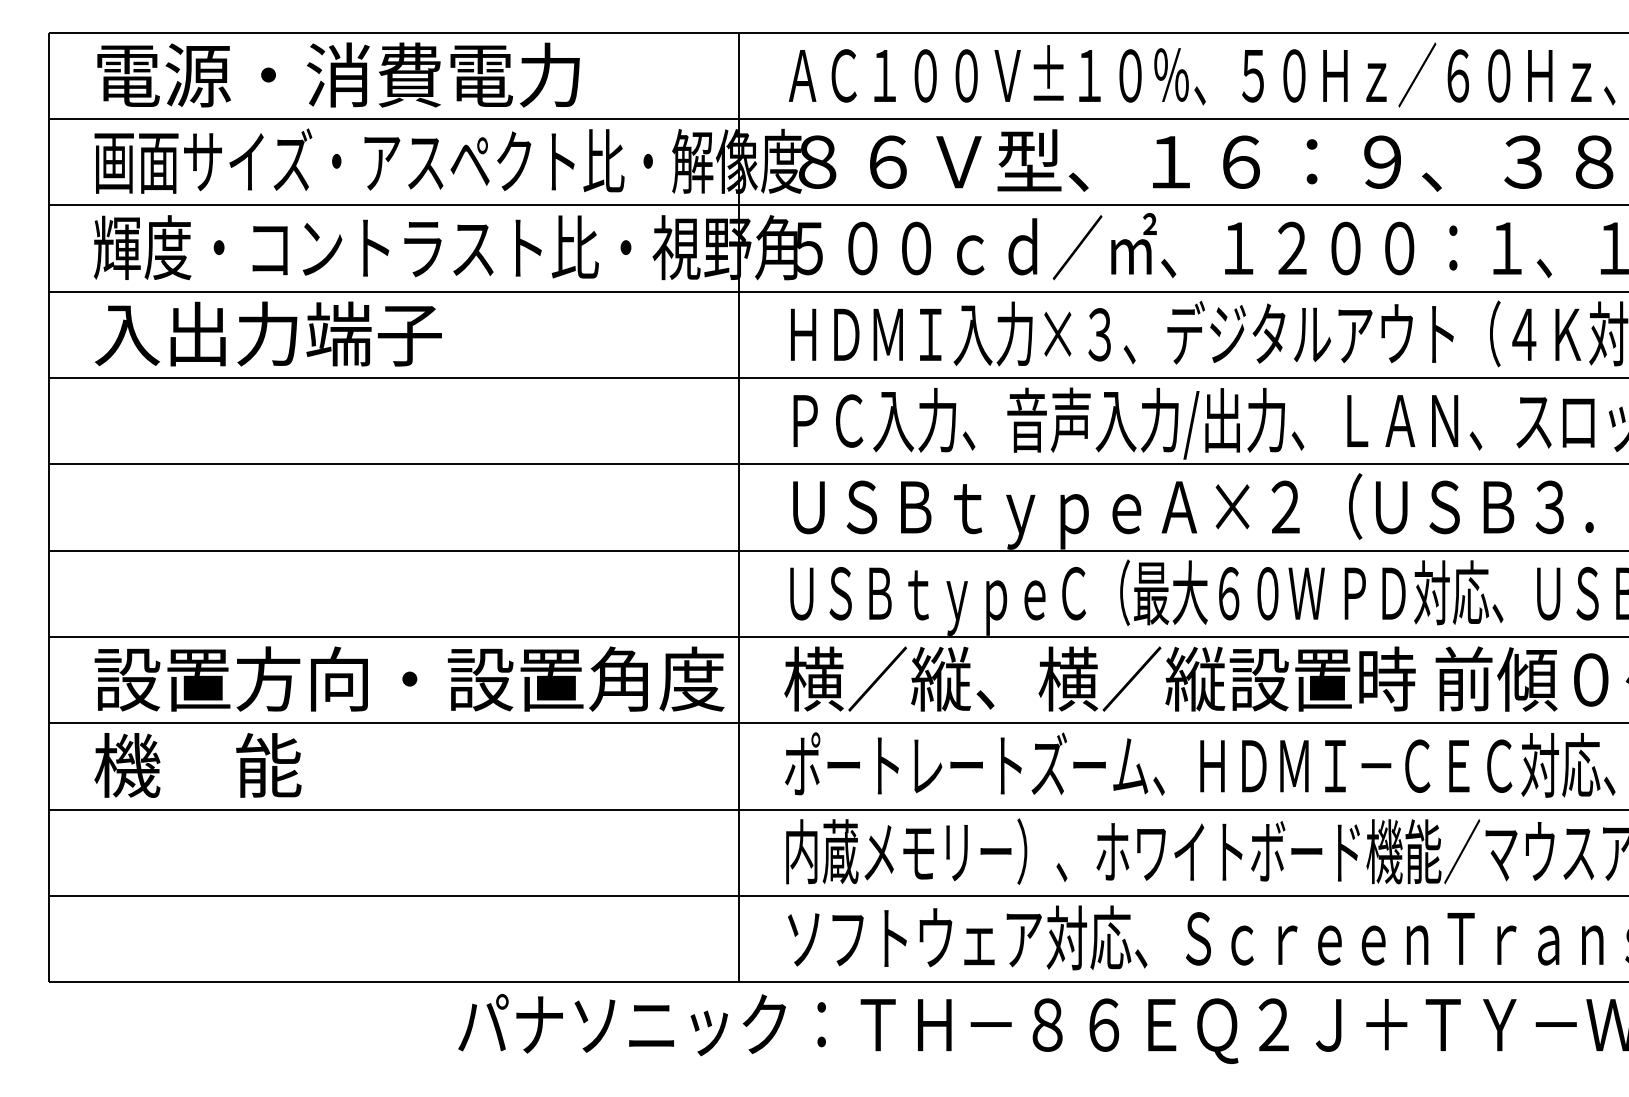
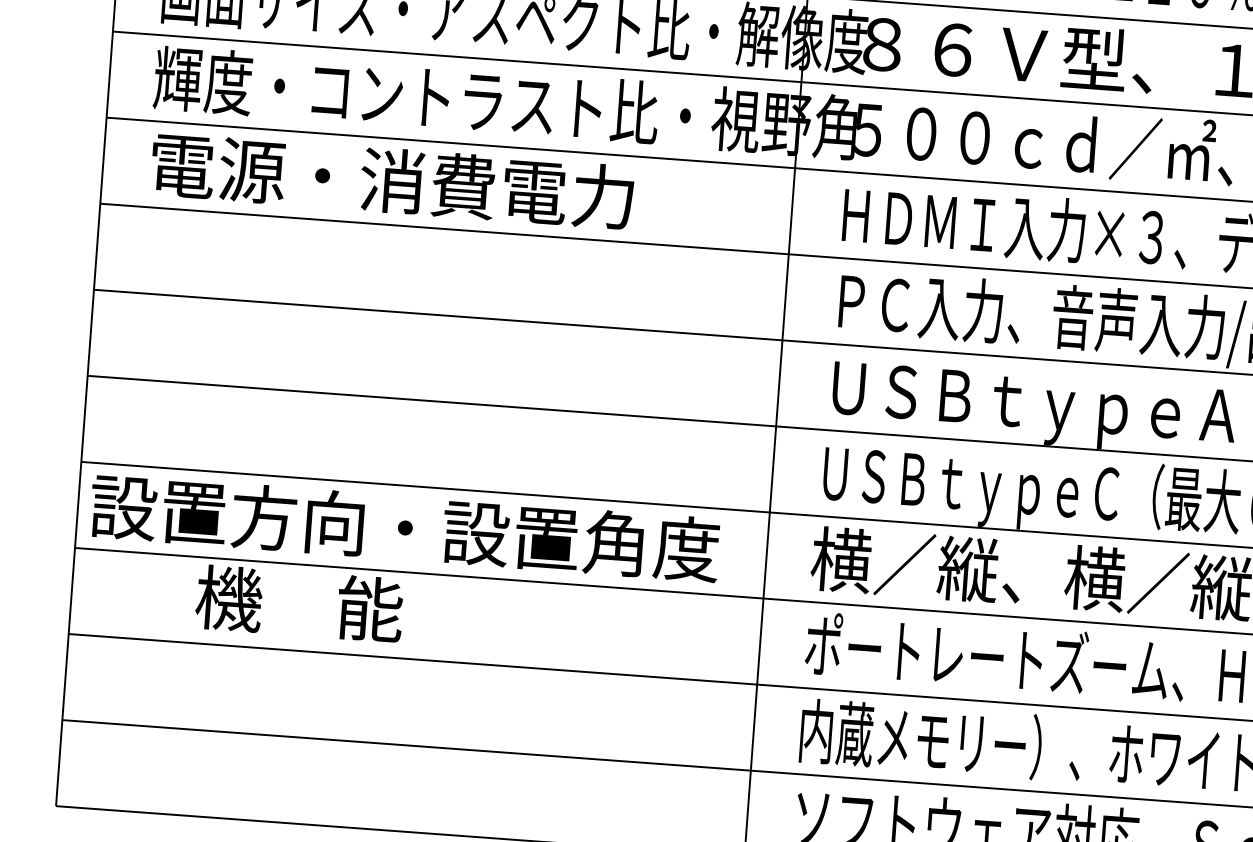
text: (337, 333) -> (391, 180), 入出力端子 -> 電源・消費電力
text: (409, 678) -> (405, 527), moved
text: (197, 765) -> (299, 603), moved

